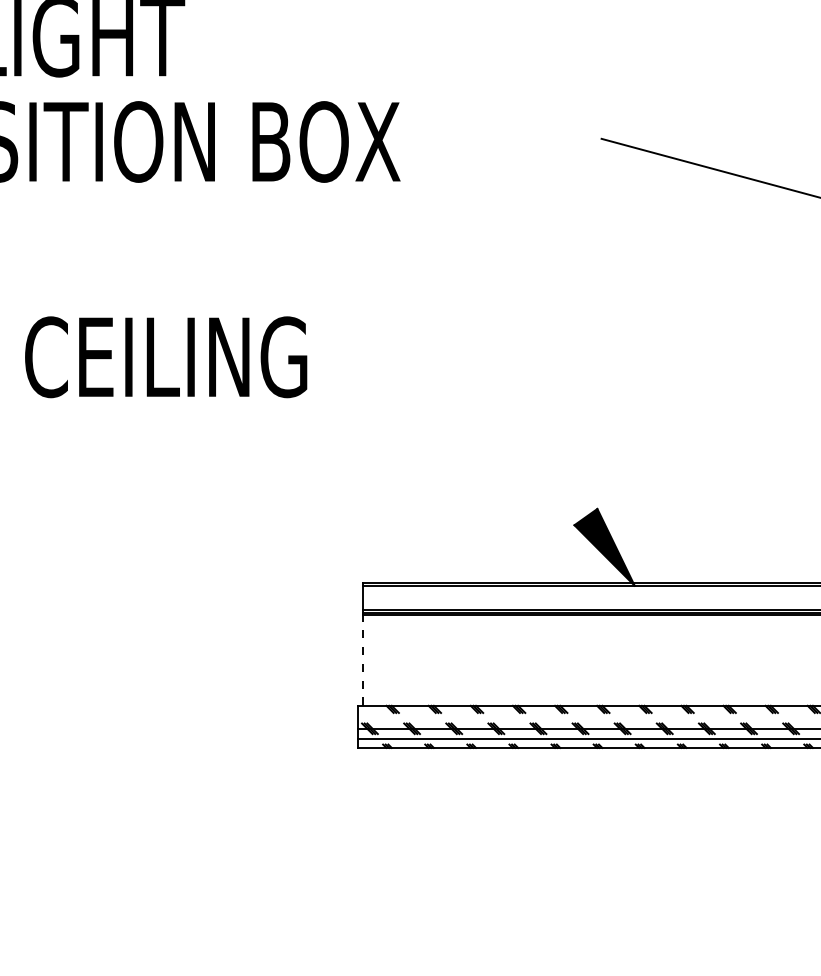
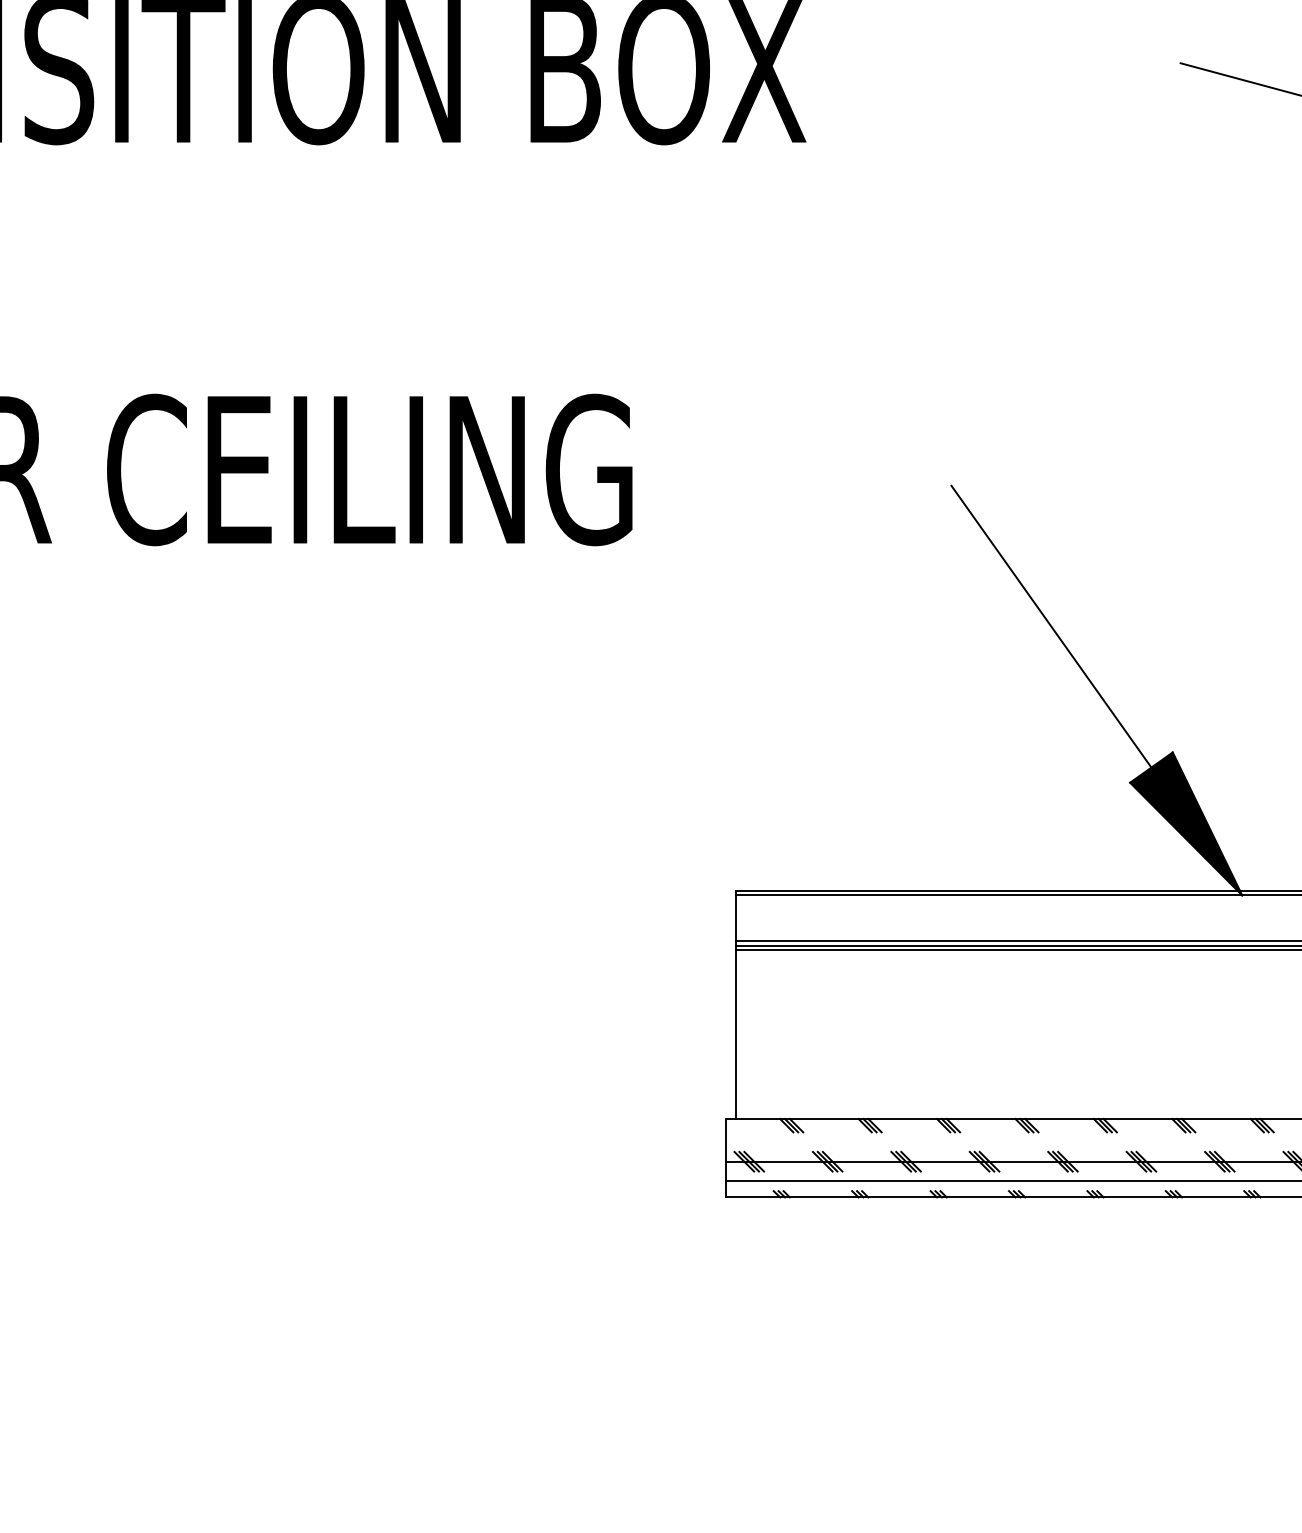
line: (531, 441) -> (1050, 626), added
line: (362, 660) -> (735, 1034), dashed -> solid

